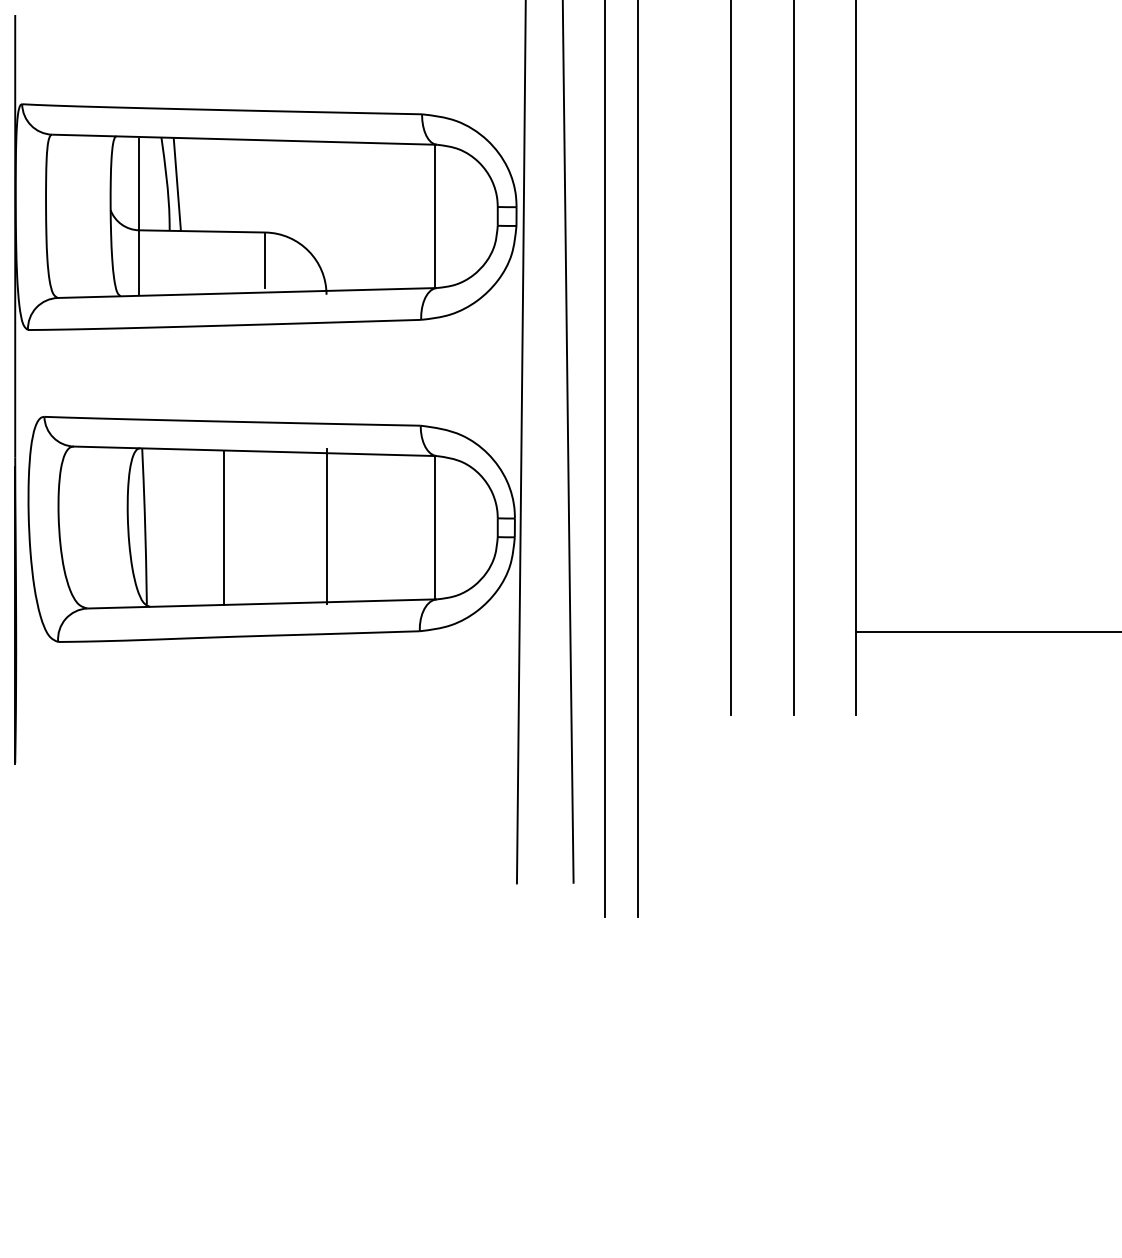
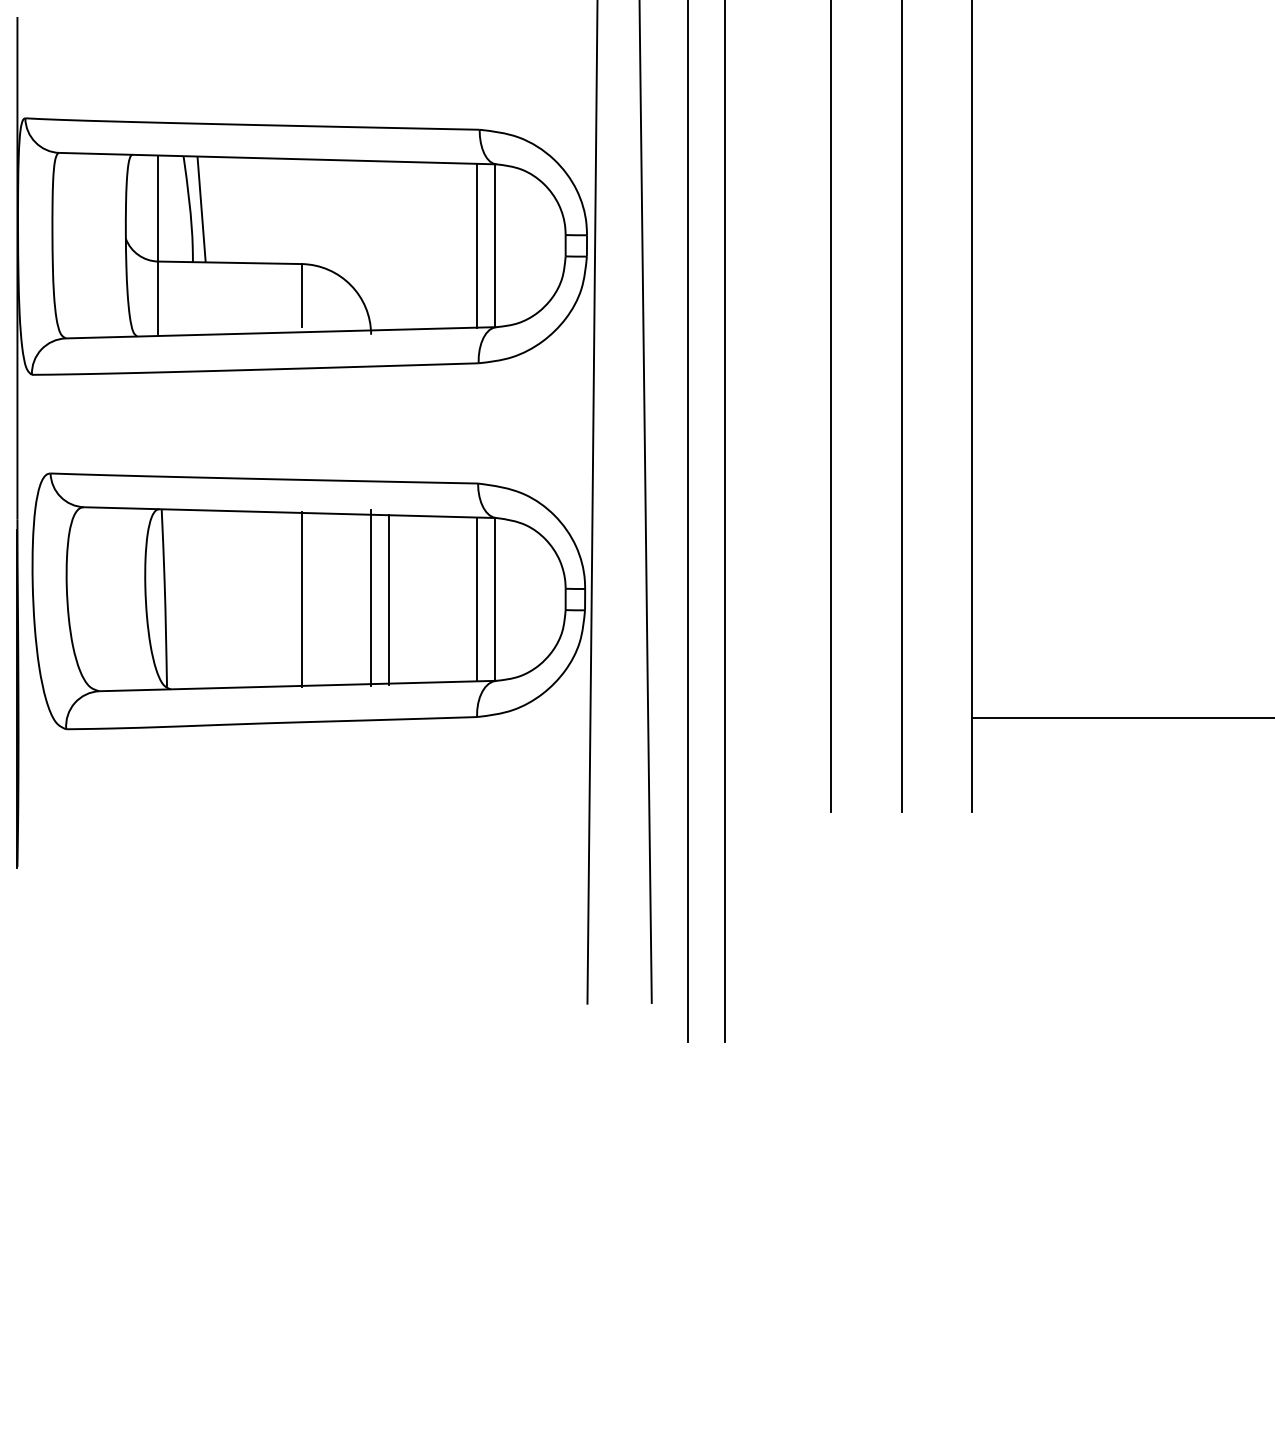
line: (419, 216) -> (476, 245), added
line: (224, 527) -> (301, 599), moved
line: (341, 527) -> (388, 599), added
line: (419, 527) -> (476, 599), added

